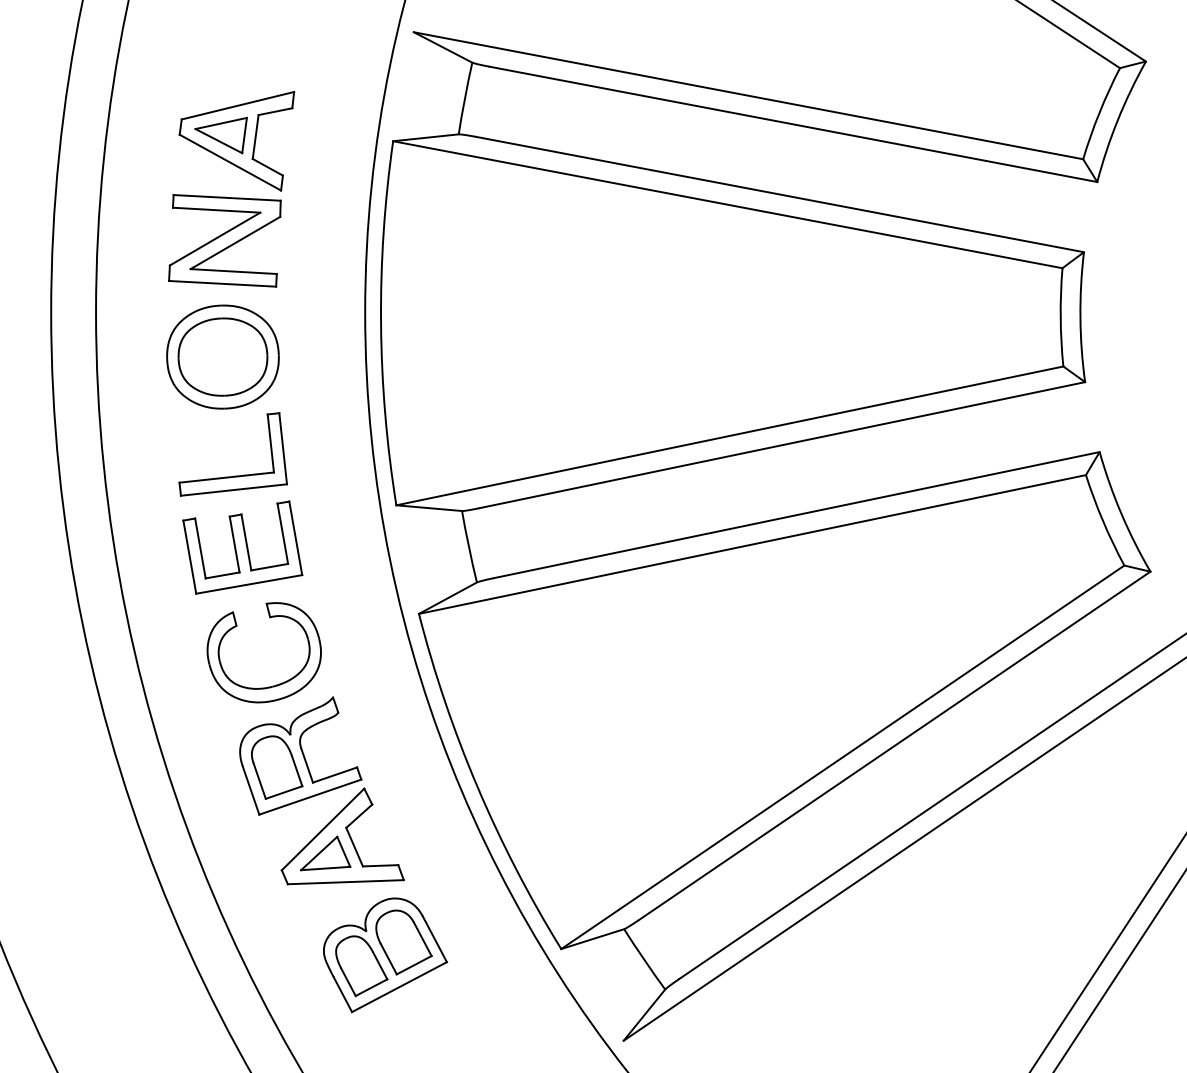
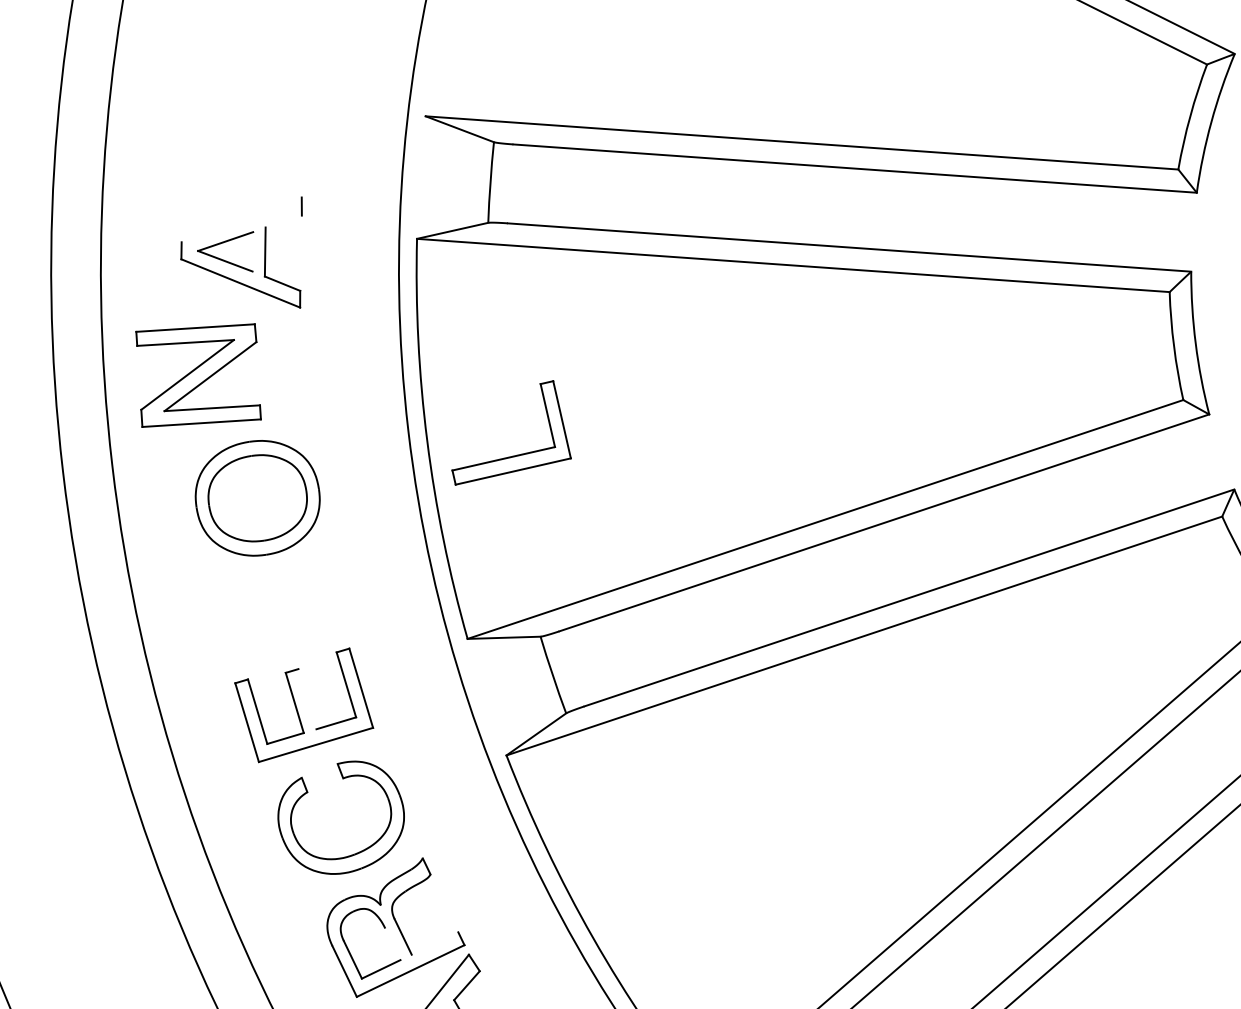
line: (237, 105) -> (241, 219), removed
line: (275, 111) -> (283, 221), removed
line: (244, 135) -> (252, 251), removed
part: (224, 240) -> (198, 375), moved
part: (234, 475) -> (511, 455), moved
line: (246, 542) -> (307, 699), removed
line: (297, 771) -> (393, 944), removed
line: (334, 774) -> (434, 942), removed

